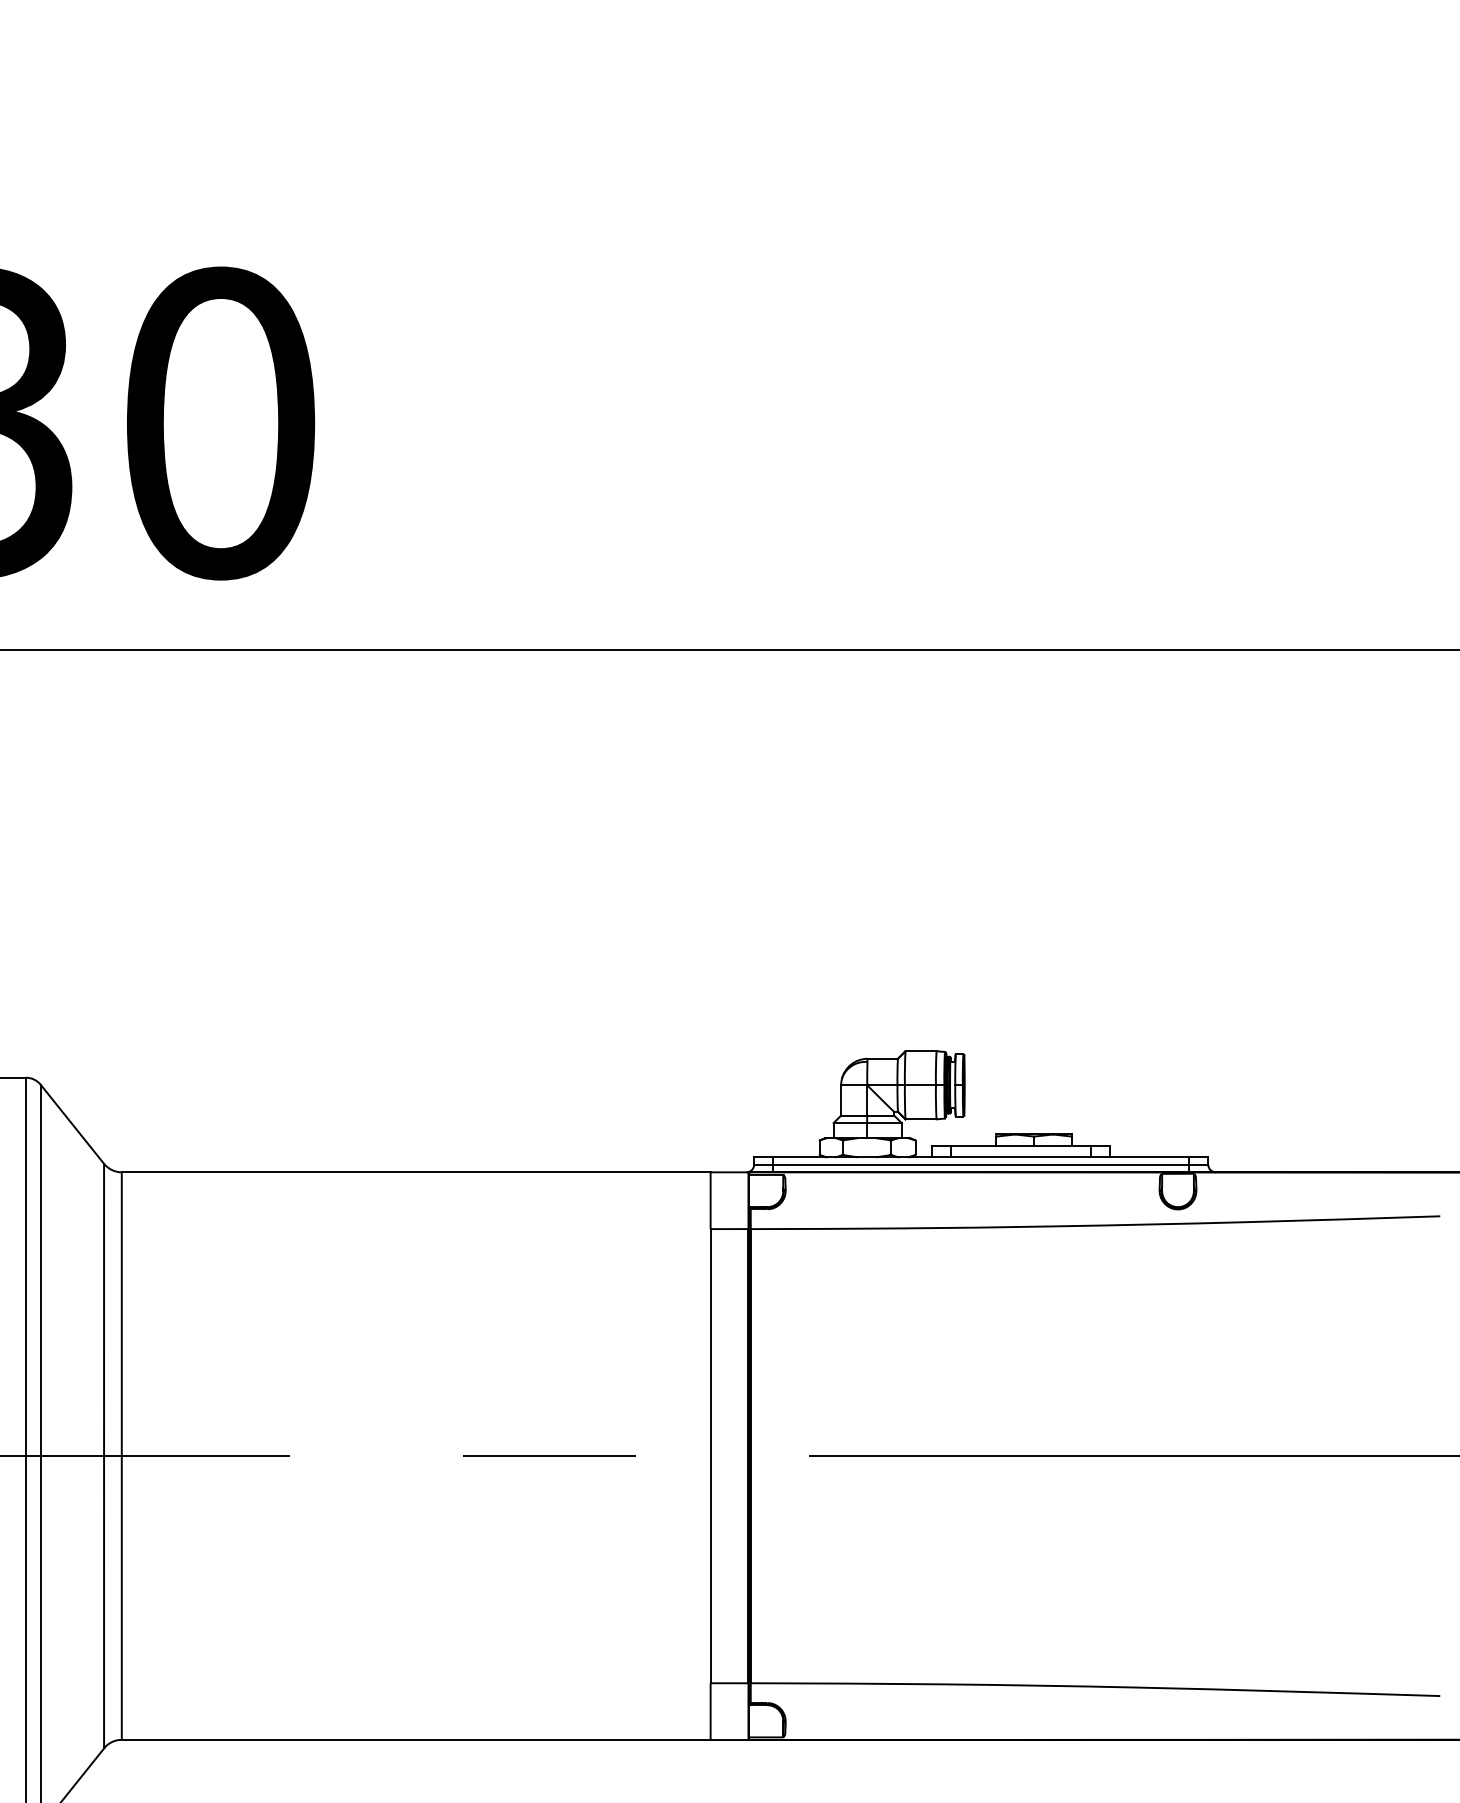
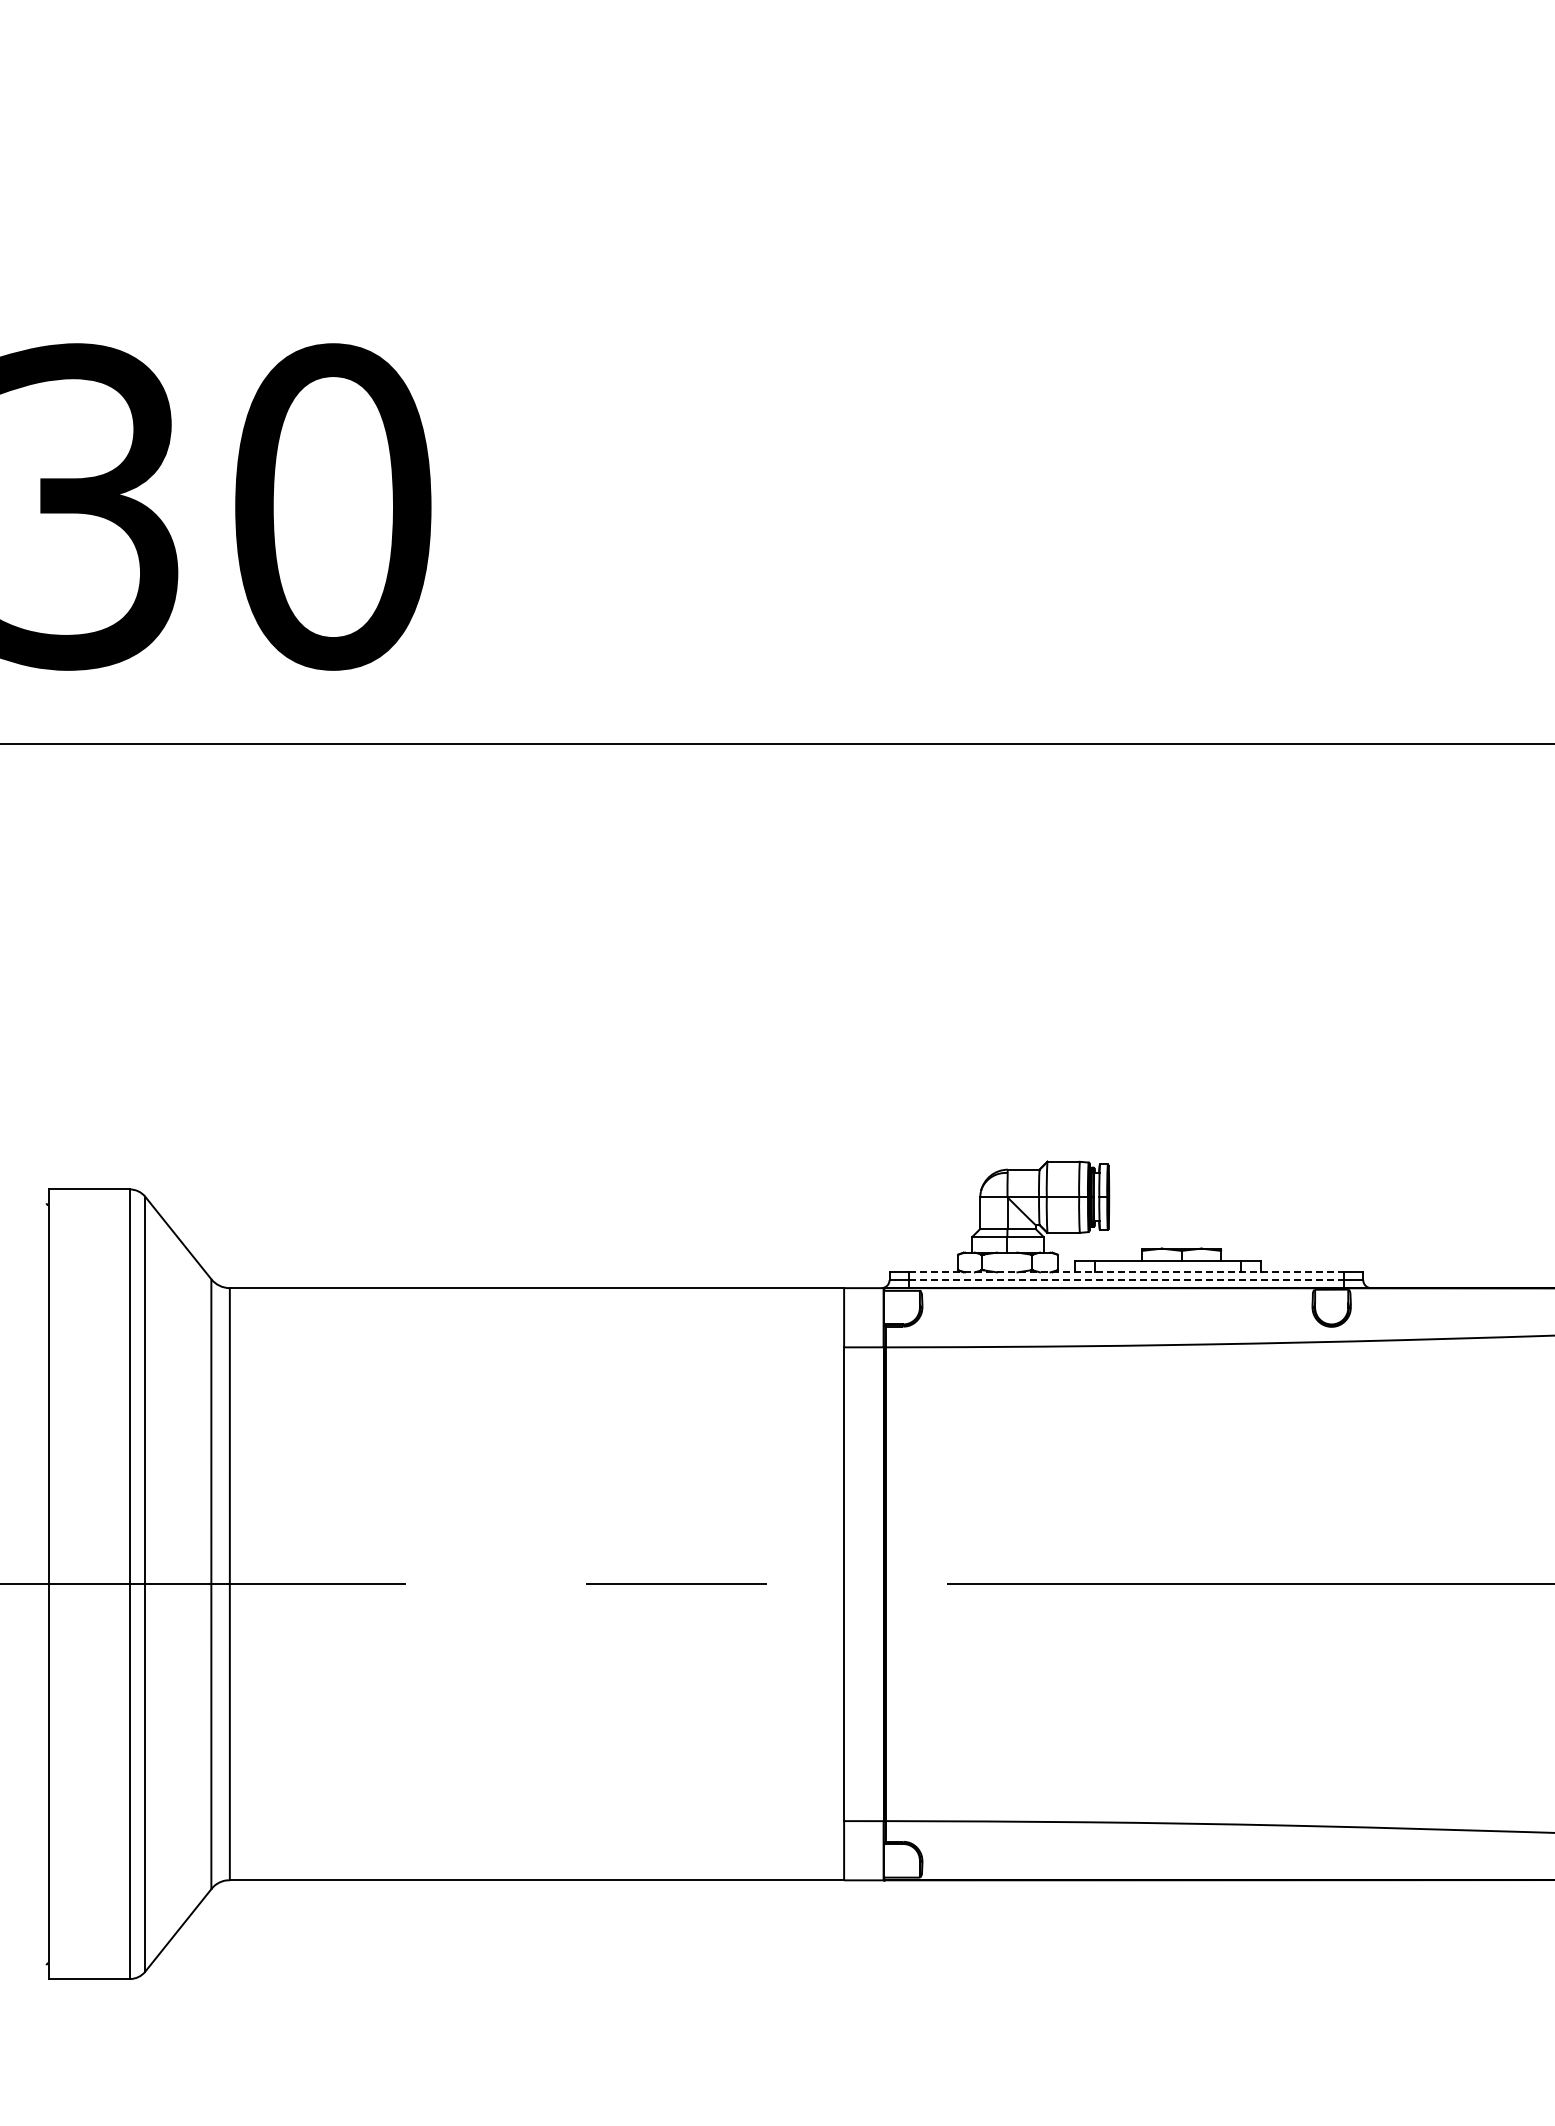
line: (981, 1157) -> (1126, 1272), solid -> dashed
line: (981, 1165) -> (1126, 1280), solid -> dashed

